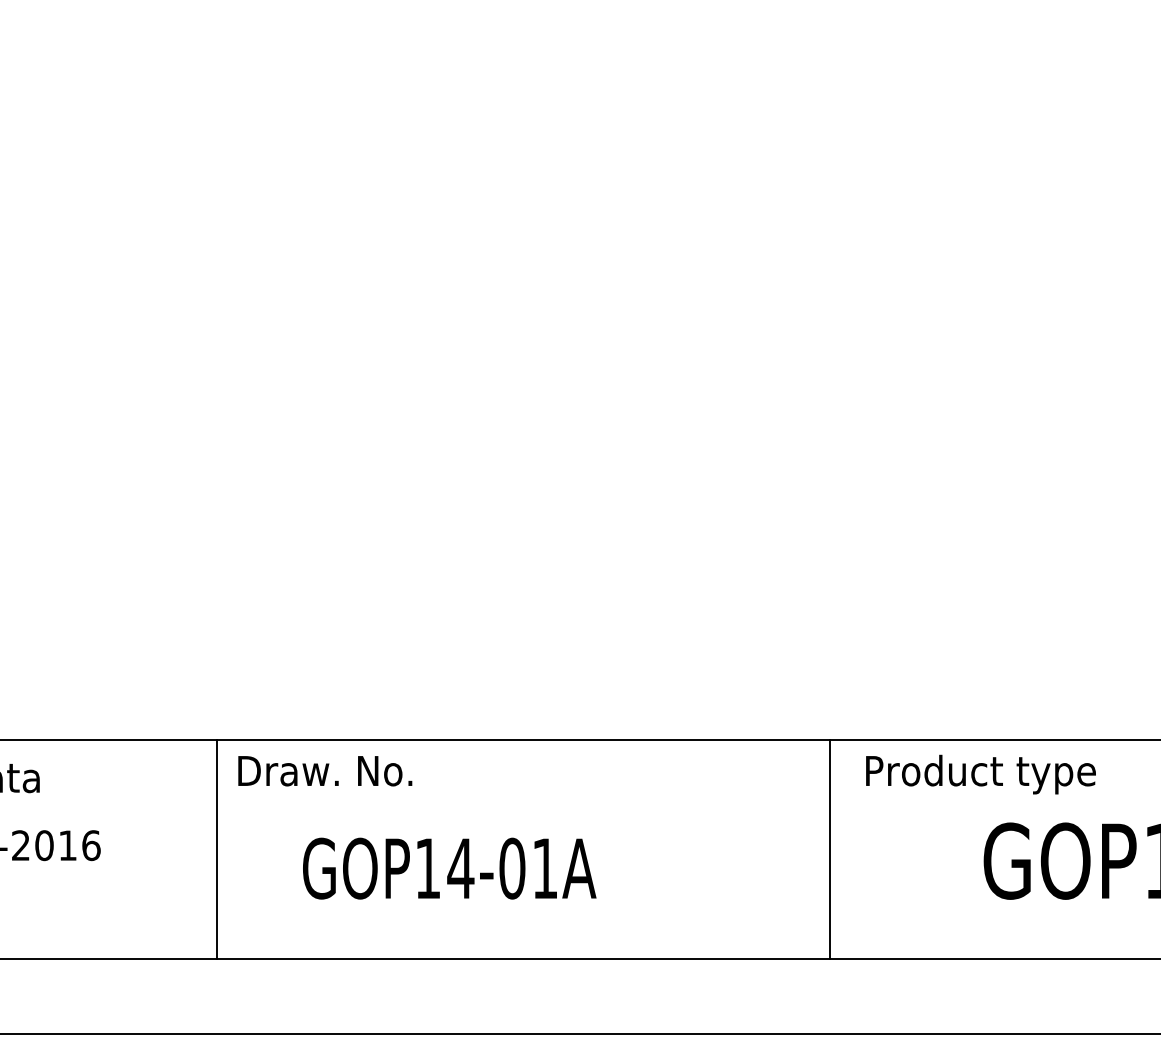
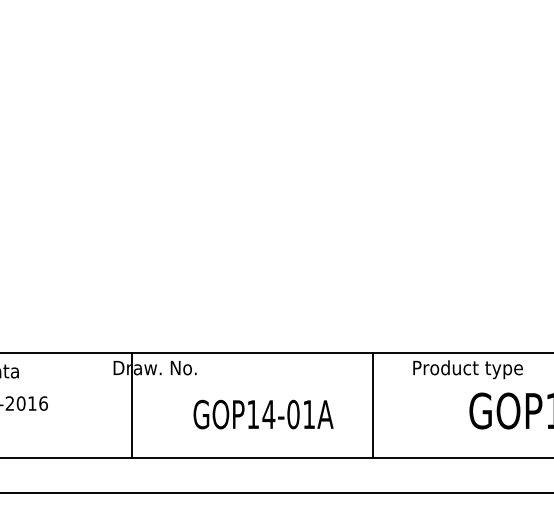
line: (216, 849) -> (132, 405), moved
line: (828, 849) -> (372, 405), moved
text: (449, 868) -> (263, 414), moved

